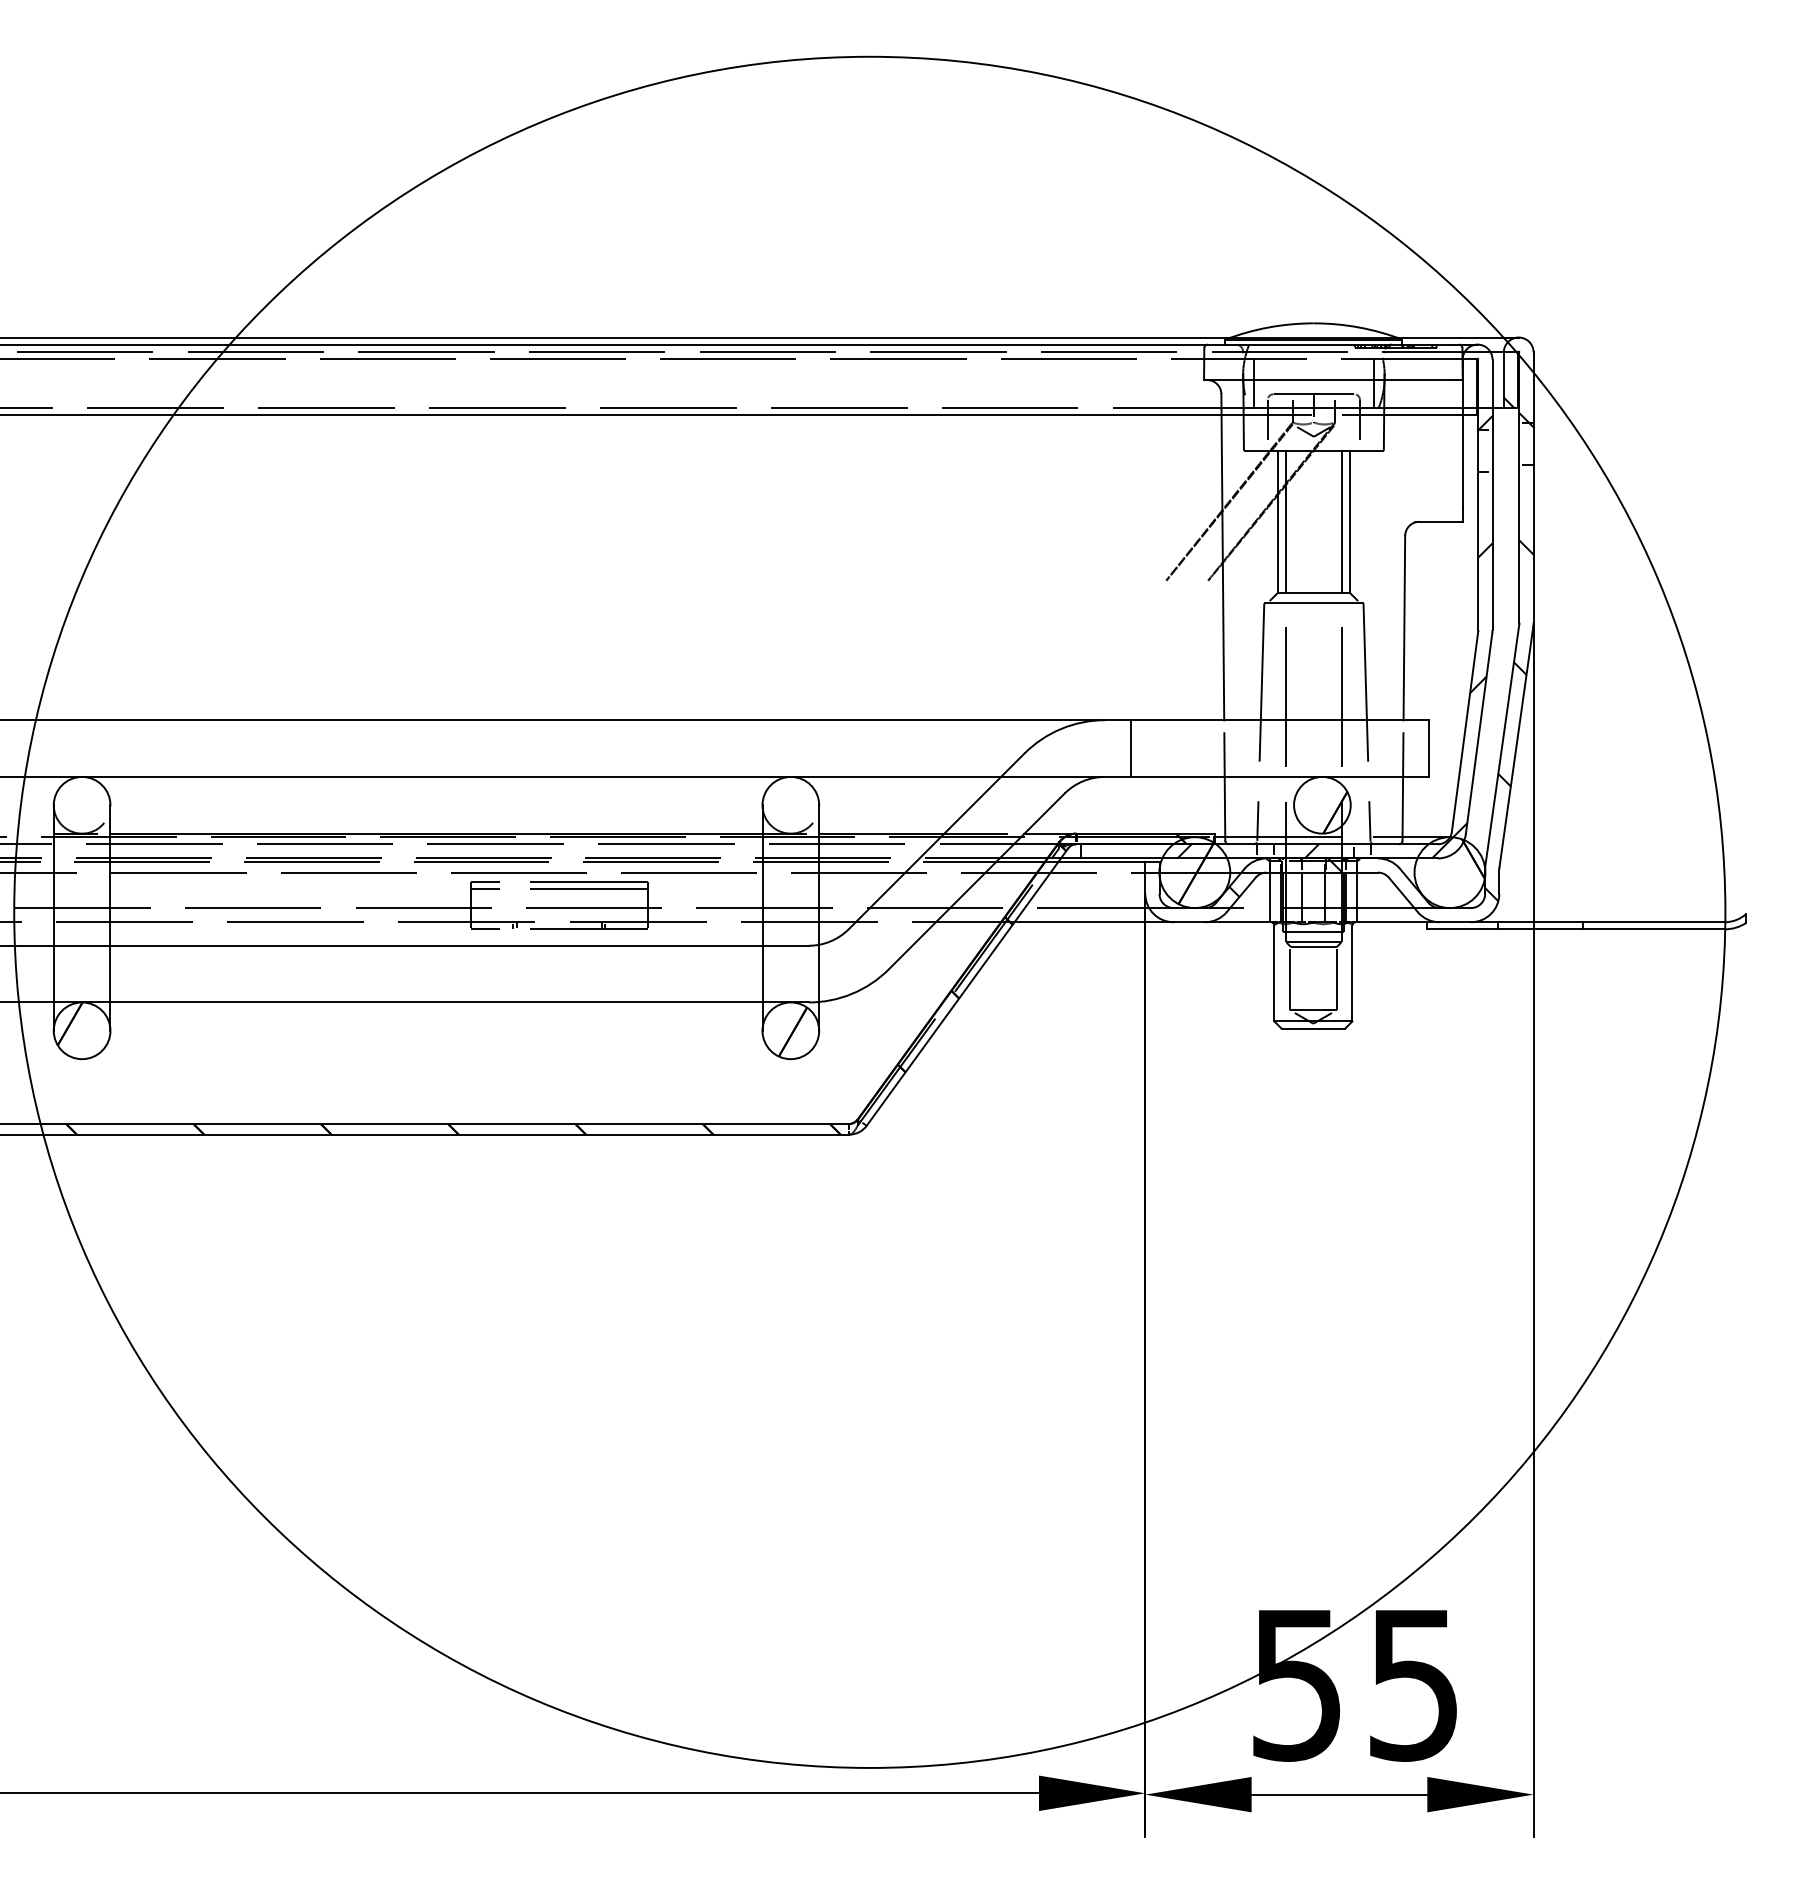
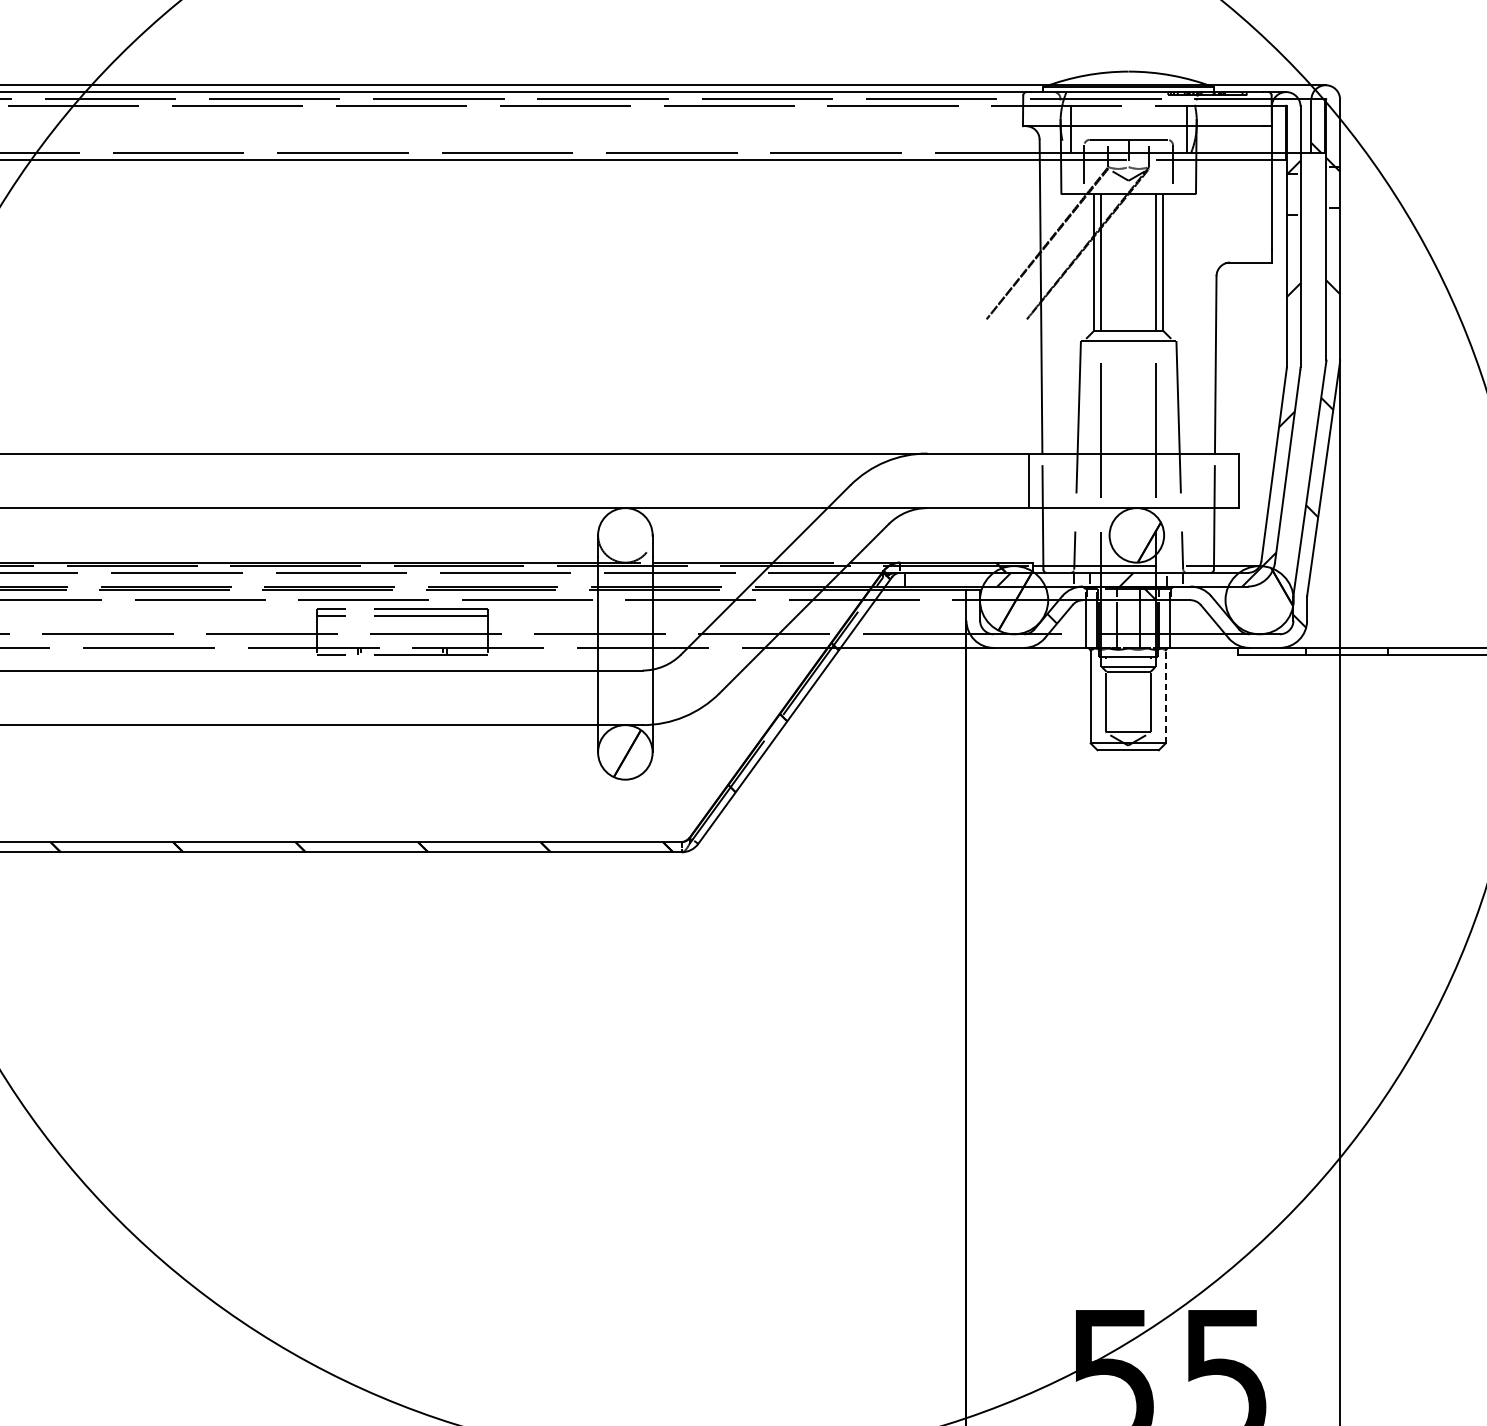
line: (1131, 748) -> (1029, 480), moved
line: (1352, 973) -> (1165, 697), solid -> dashed

